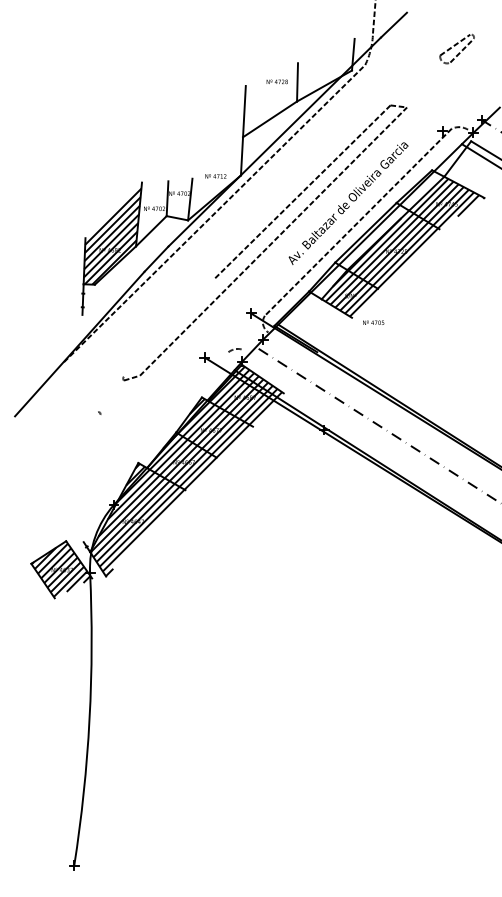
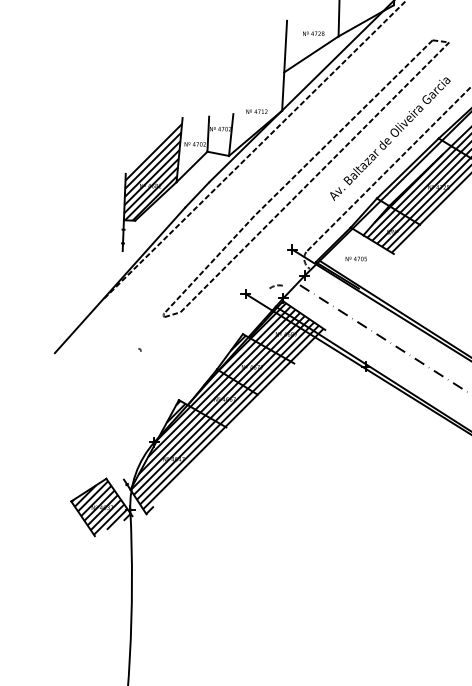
text: (276, 81) -> (312, 33), moved
text: (373, 322) -> (356, 258), moved
line: (168, 328) -> (209, 264), added

